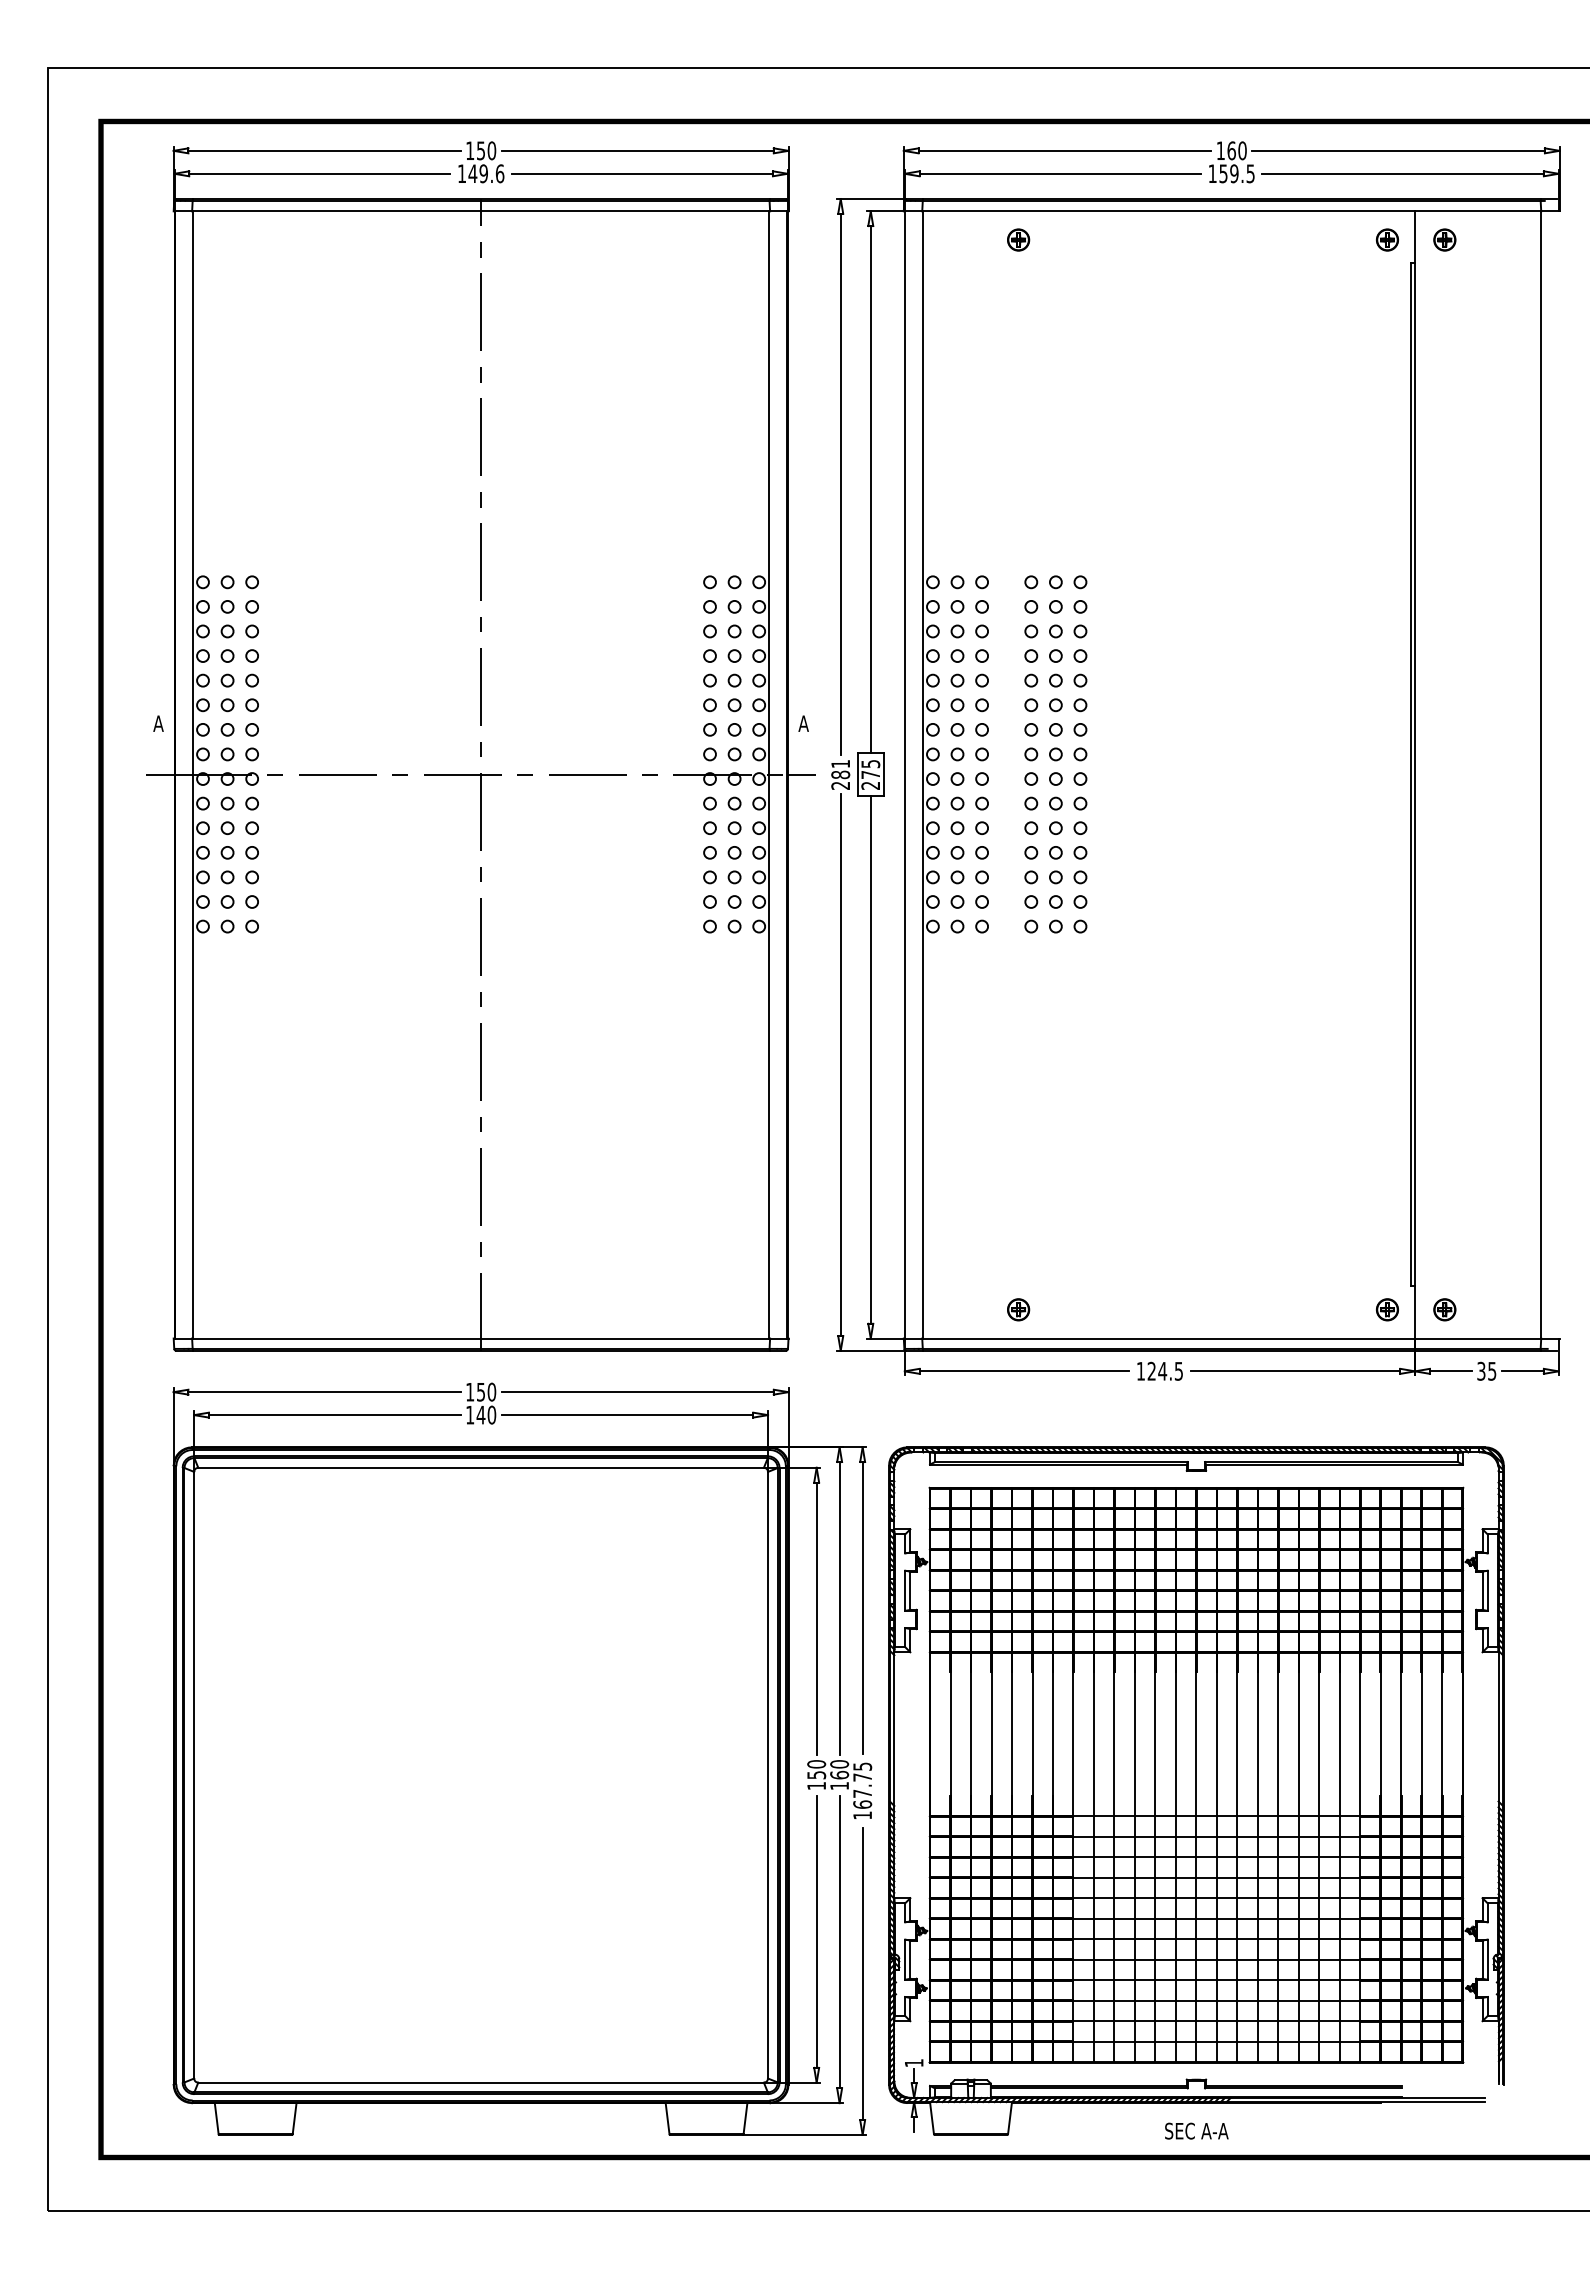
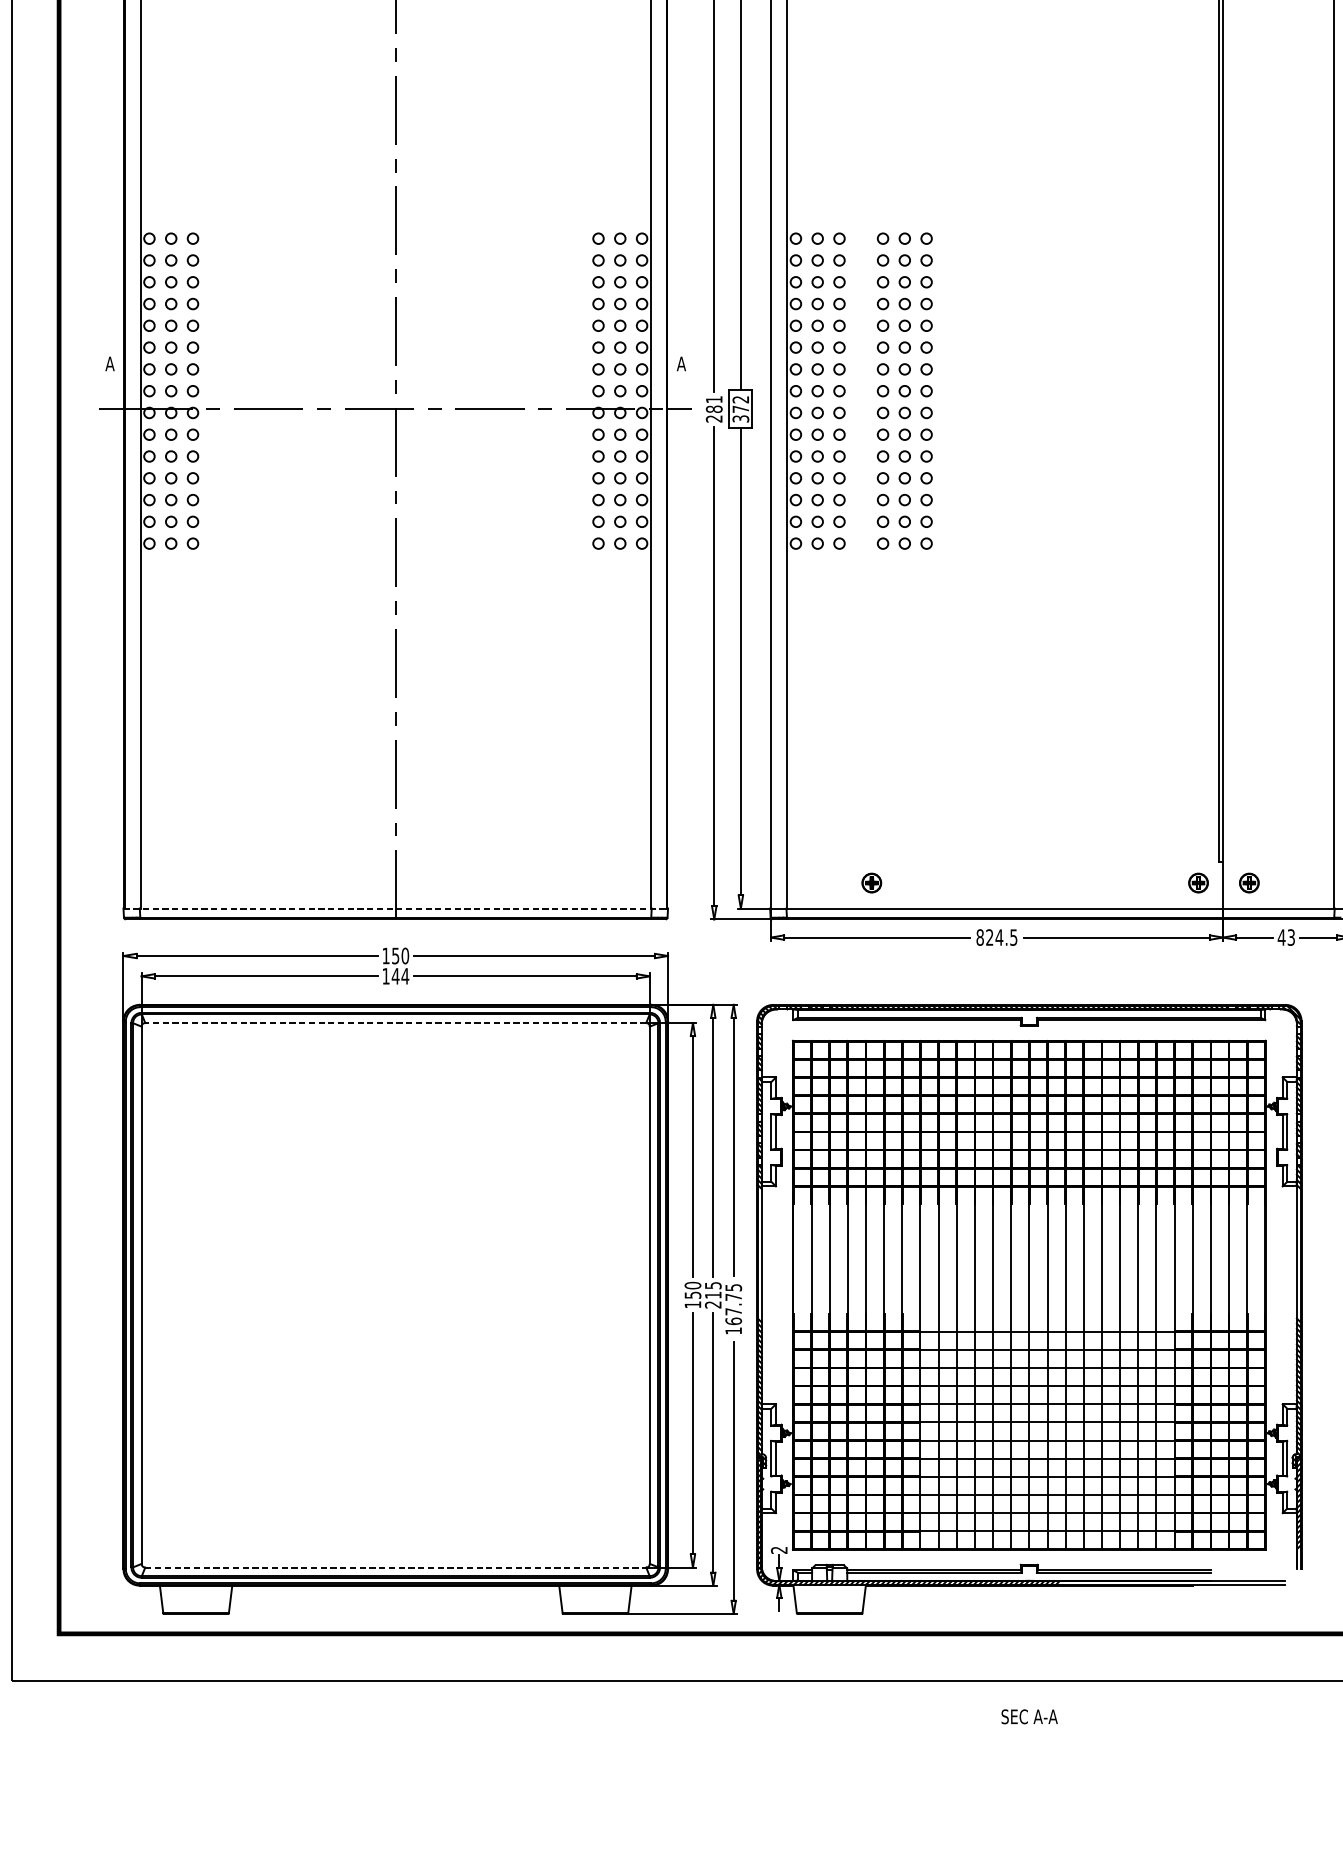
text: (870, 774) -> (740, 408), 275 -> 372
line: (481, 1338) -> (396, 908), solid -> dashed
text: (1140, 1370) -> (979, 936), 124.5 -> 824.5
text: (1486, 1370) -> (1286, 936), 35 -> 43
text: (491, 1414) -> (404, 975), 140 -> 144
line: (481, 1467) -> (396, 1022), solid -> dashed
text: (839, 1775) -> (713, 1295), 160 -> 215
text: (913, 2063) -> (778, 1550), 1 -> 2
line: (481, 2082) -> (396, 1567), solid -> dashed
text: (1196, 2130) -> (1029, 1716), moved

